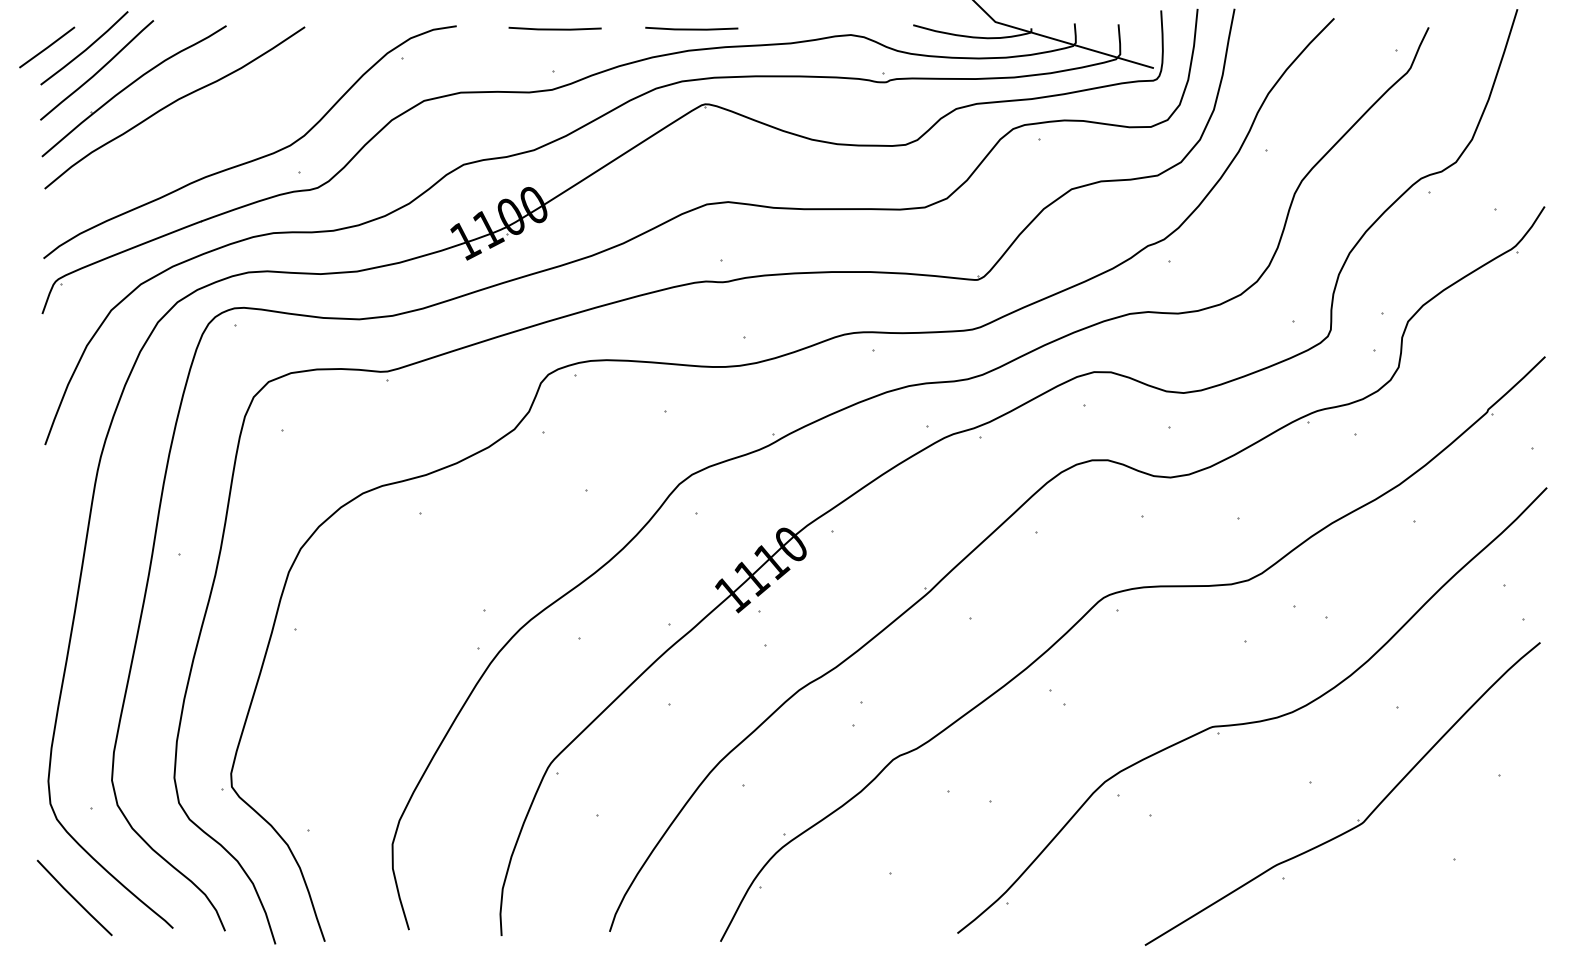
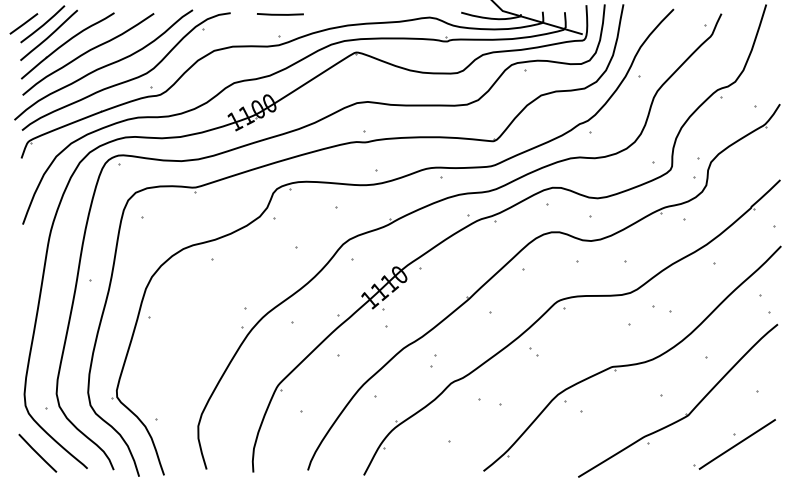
line: (691, 28) -> (349, 14), removed
curve: (206, 129) -> (104, 65), added
part: (1454, 880) -> (734, 444), added

